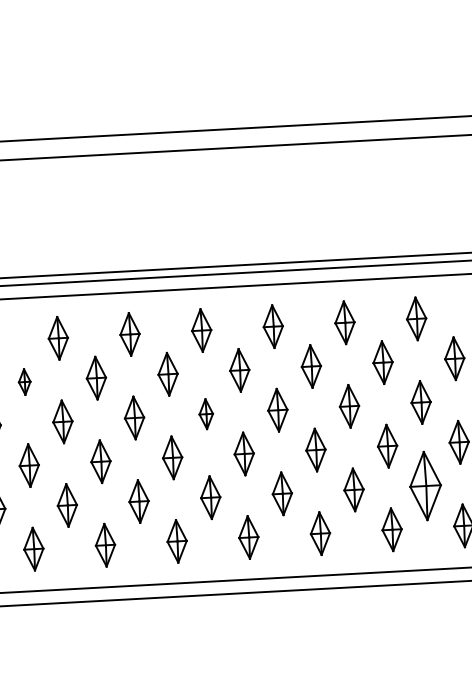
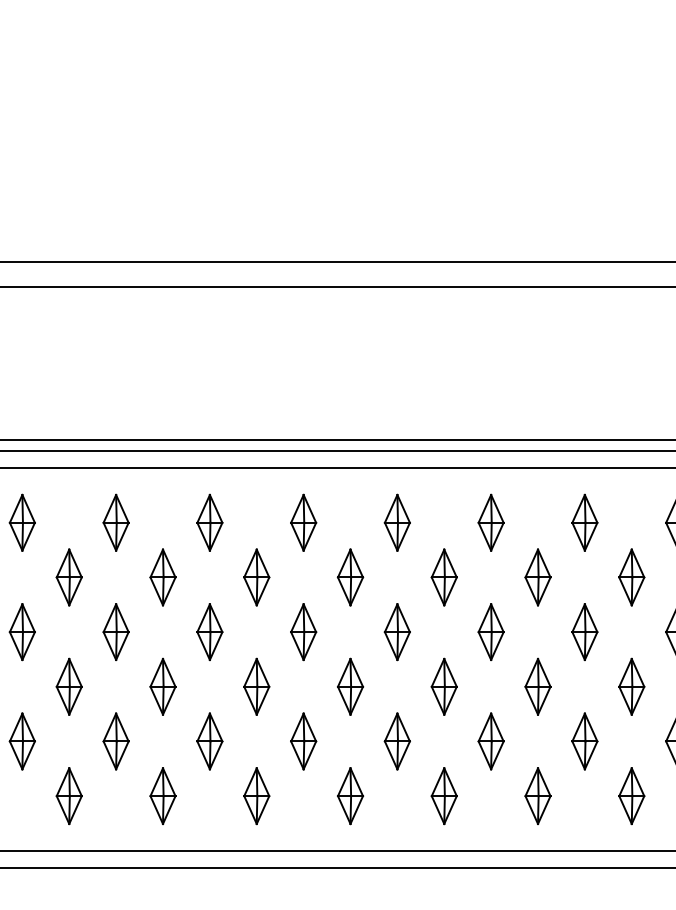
part: (24, 382) -> (68, 577), size x1.67
part: (206, 414) -> (303, 632), size x1.43
part: (425, 486) -> (584, 741), size x0.62

